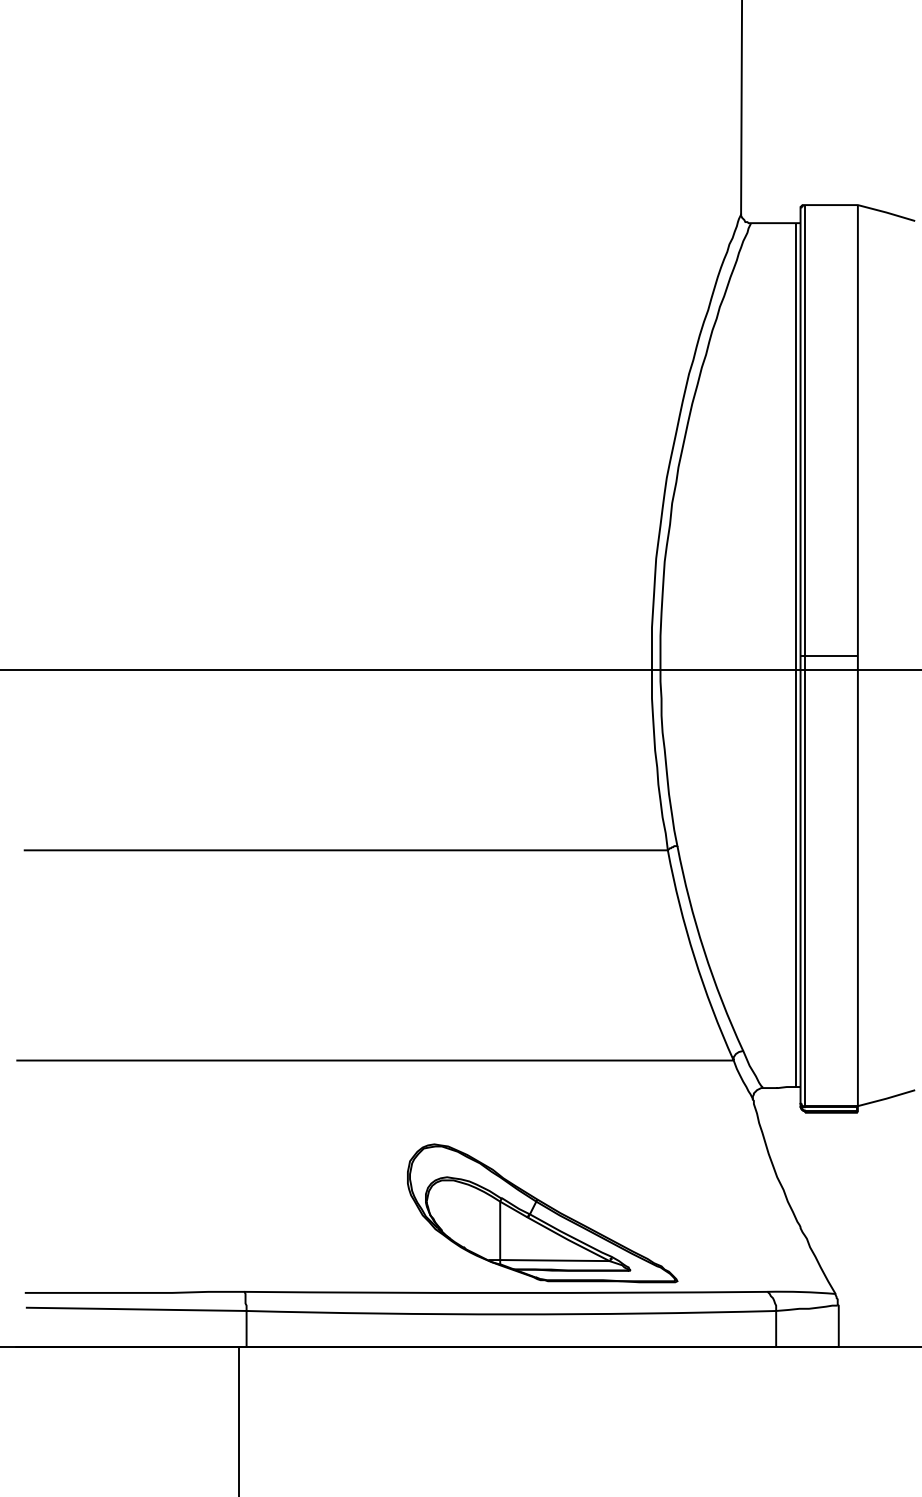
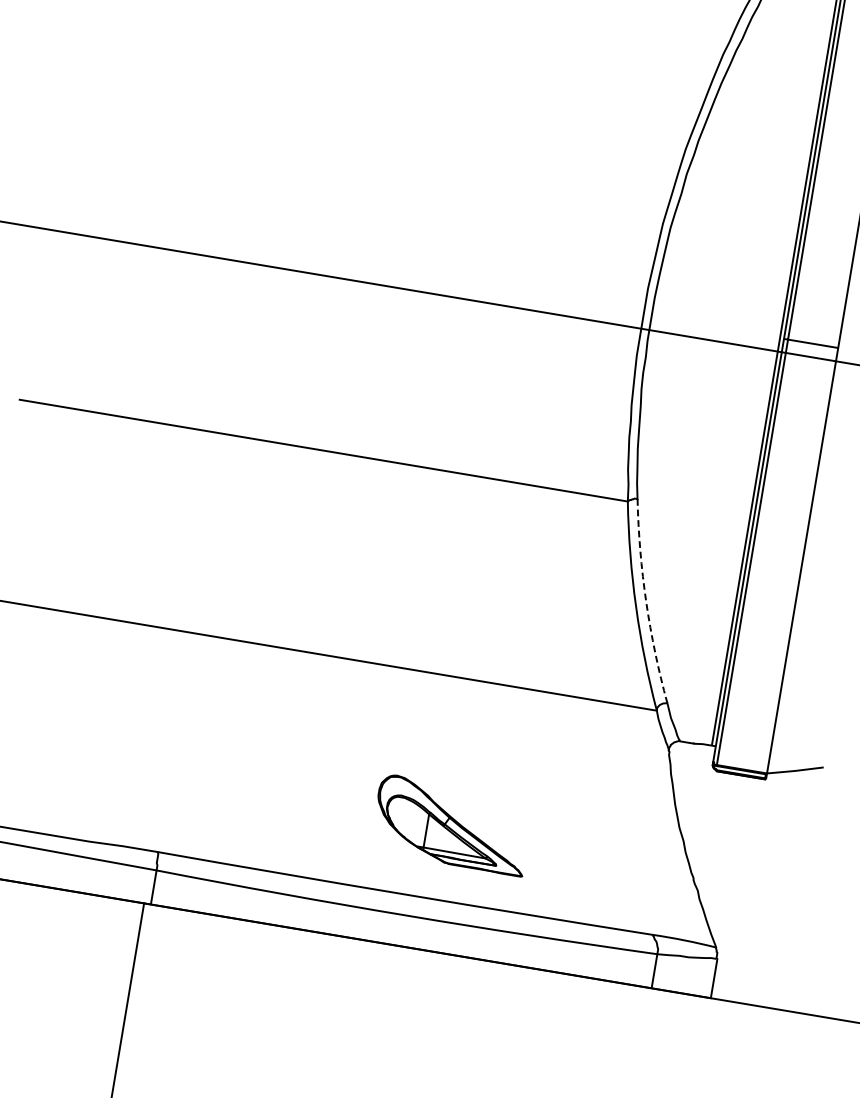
arc: (704, 950) -> (646, 602), solid -> dashed
part: (542, 1213) -> (451, 825), size x0.6

